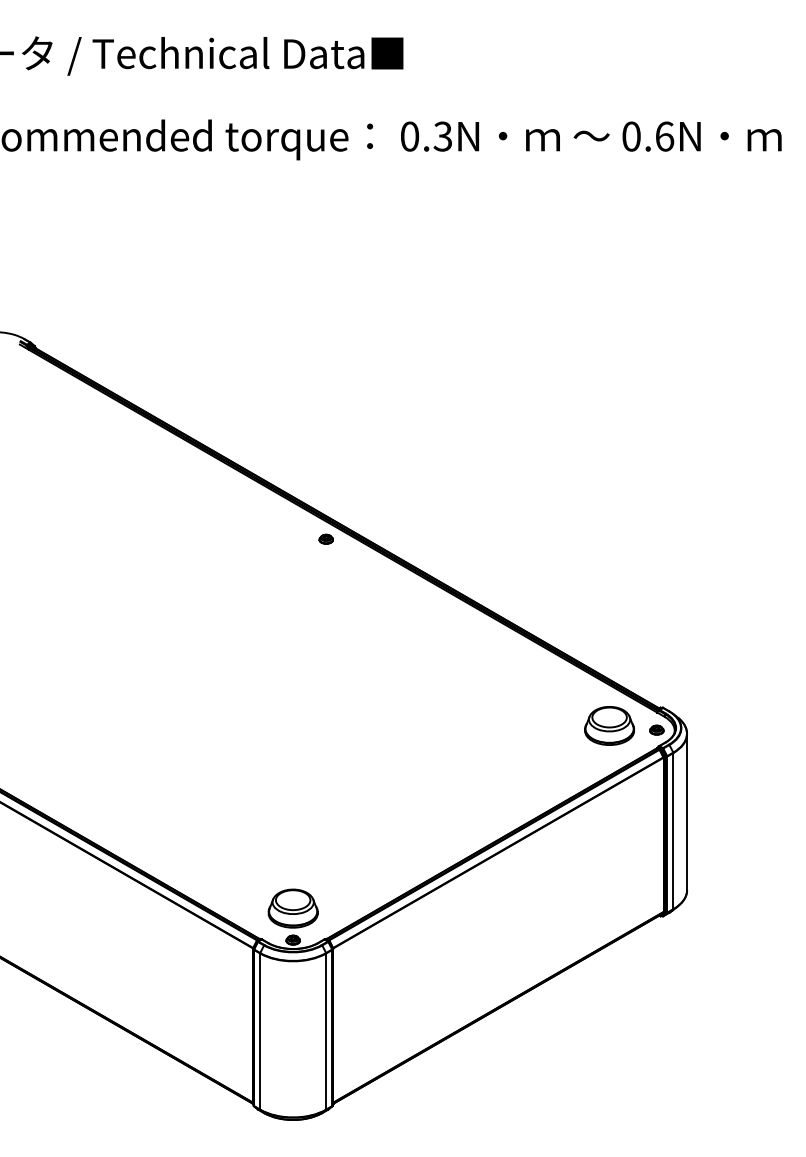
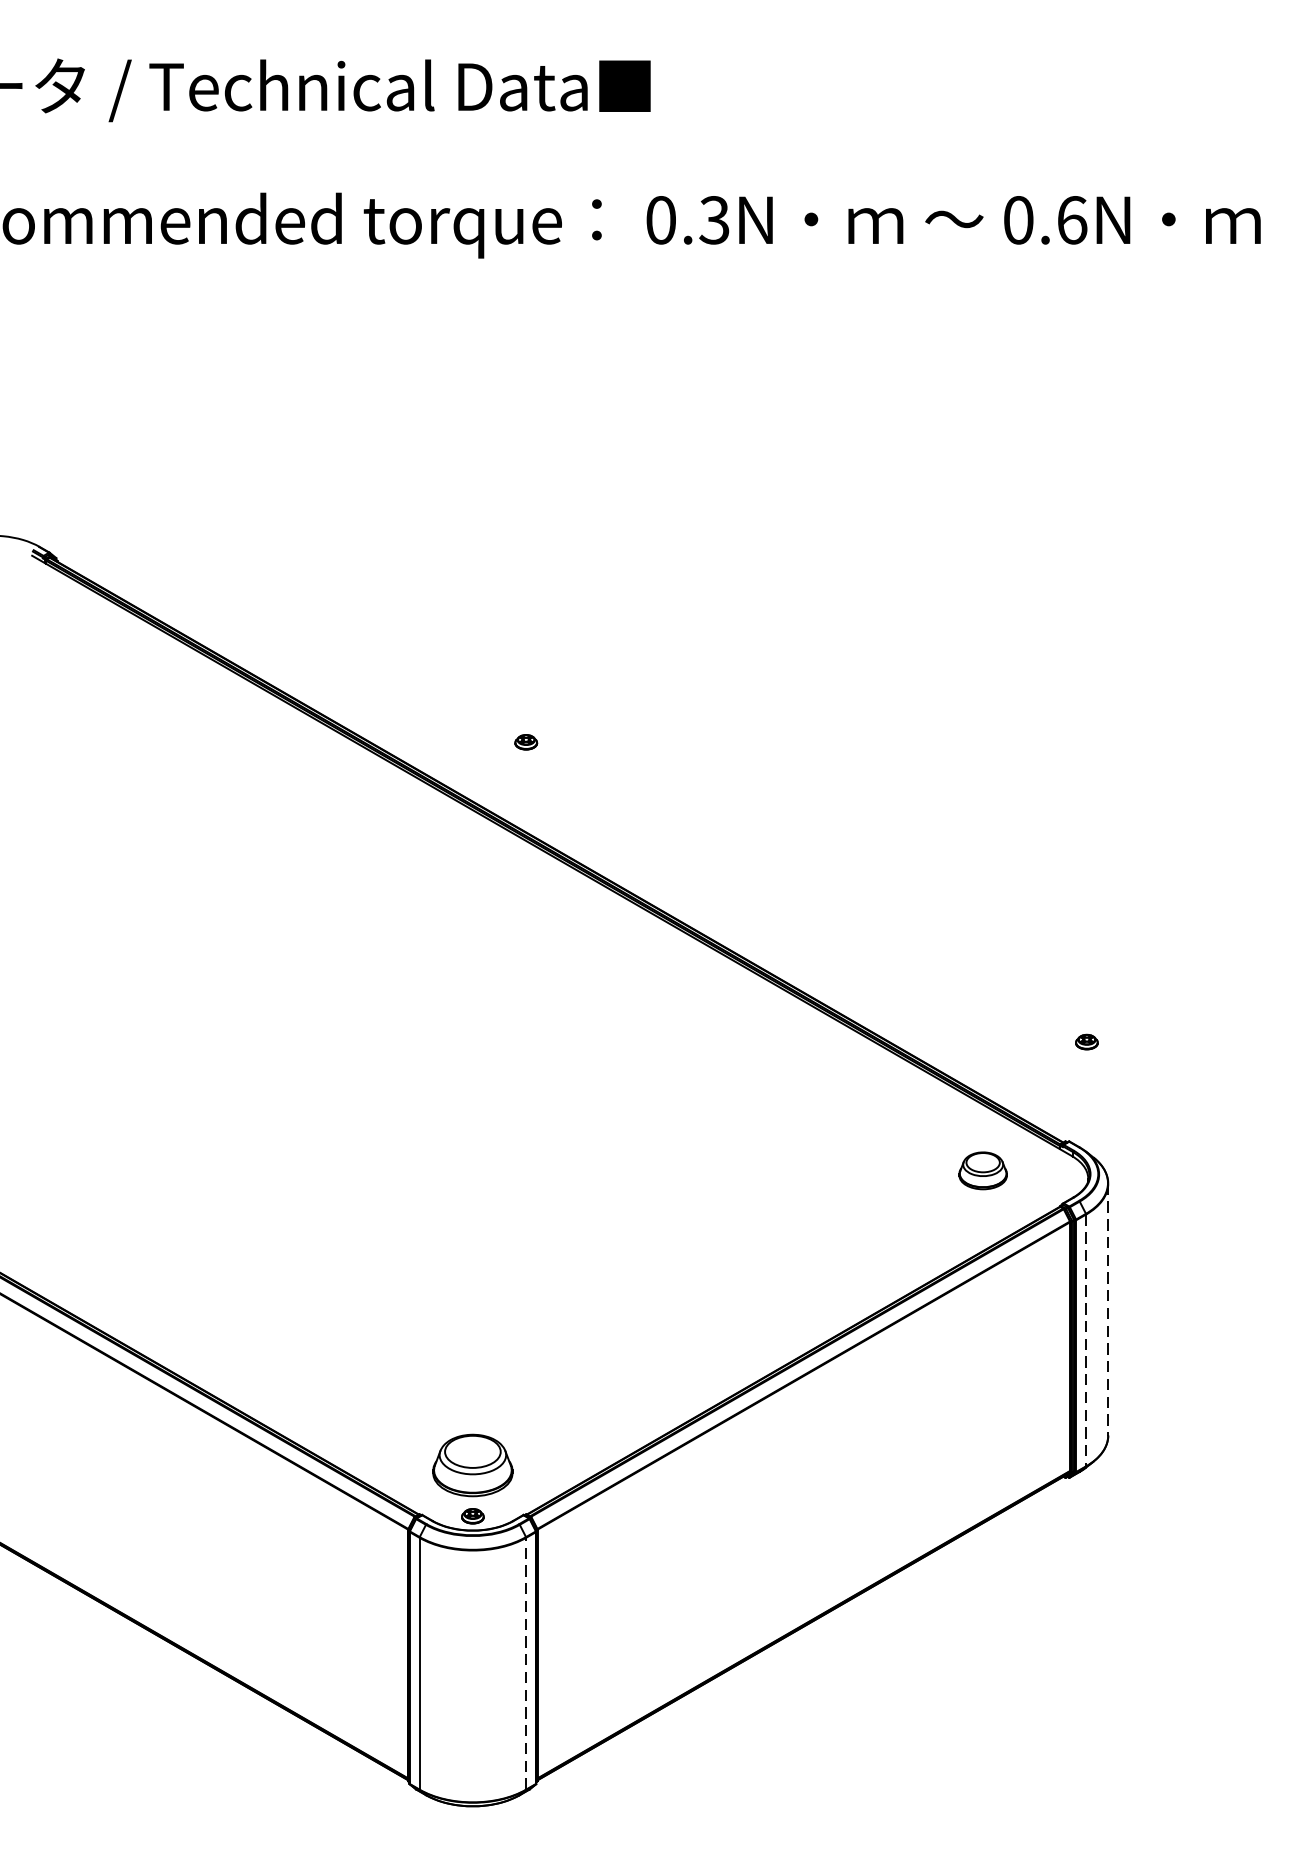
part: (325, 538) -> (525, 741), moved
part: (609, 725) -> (983, 1170), size x0.6
part: (656, 729) -> (1086, 1041), moved
line: (687, 812) -> (1108, 1310), solid -> dashed
line: (673, 831) -> (1086, 1341), solid -> dashed
line: (326, 1031) -> (526, 1663), solid -> dashed

